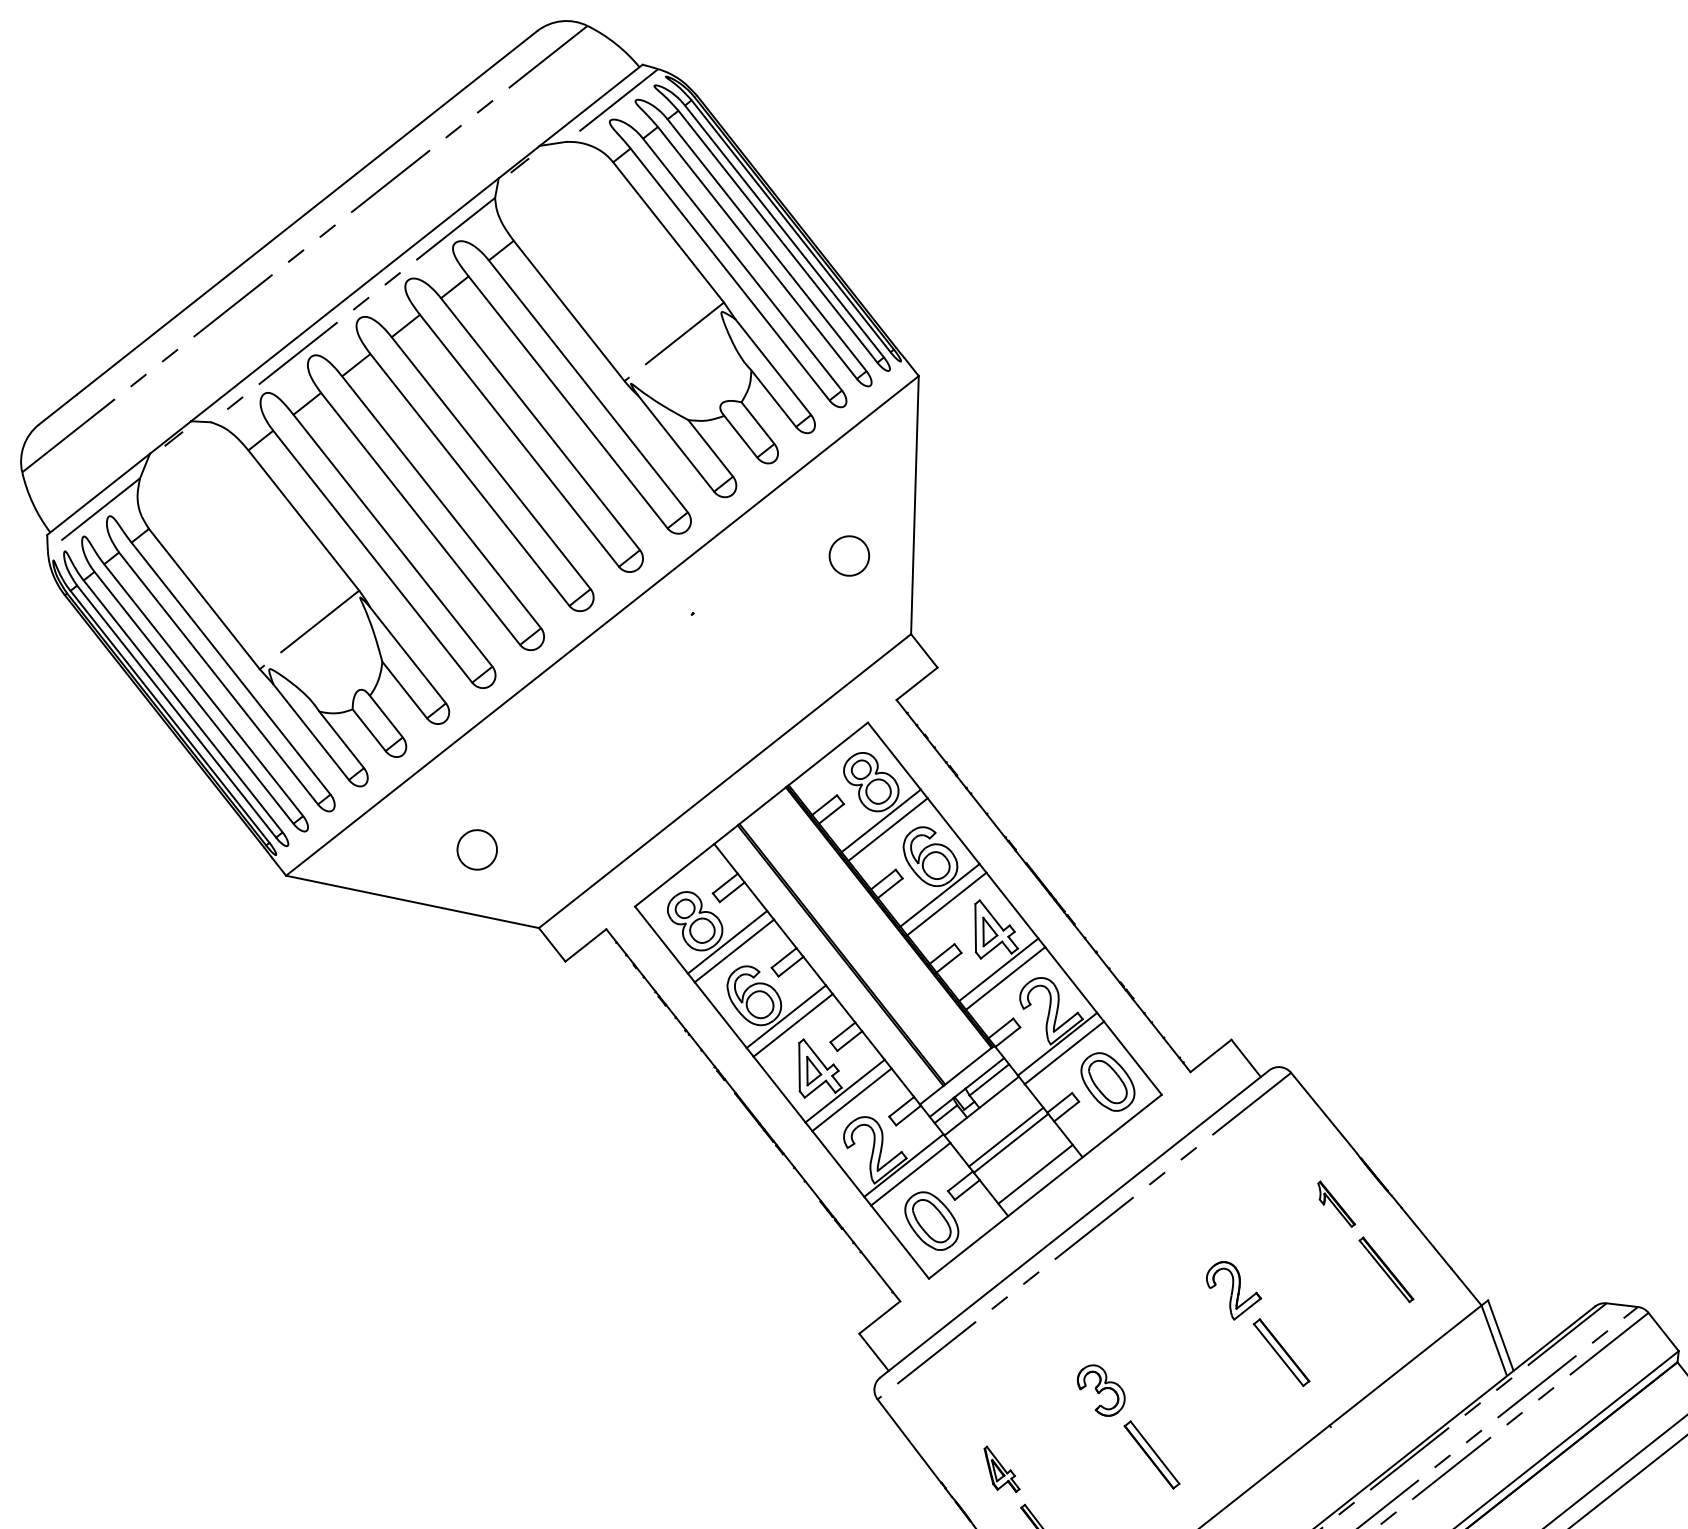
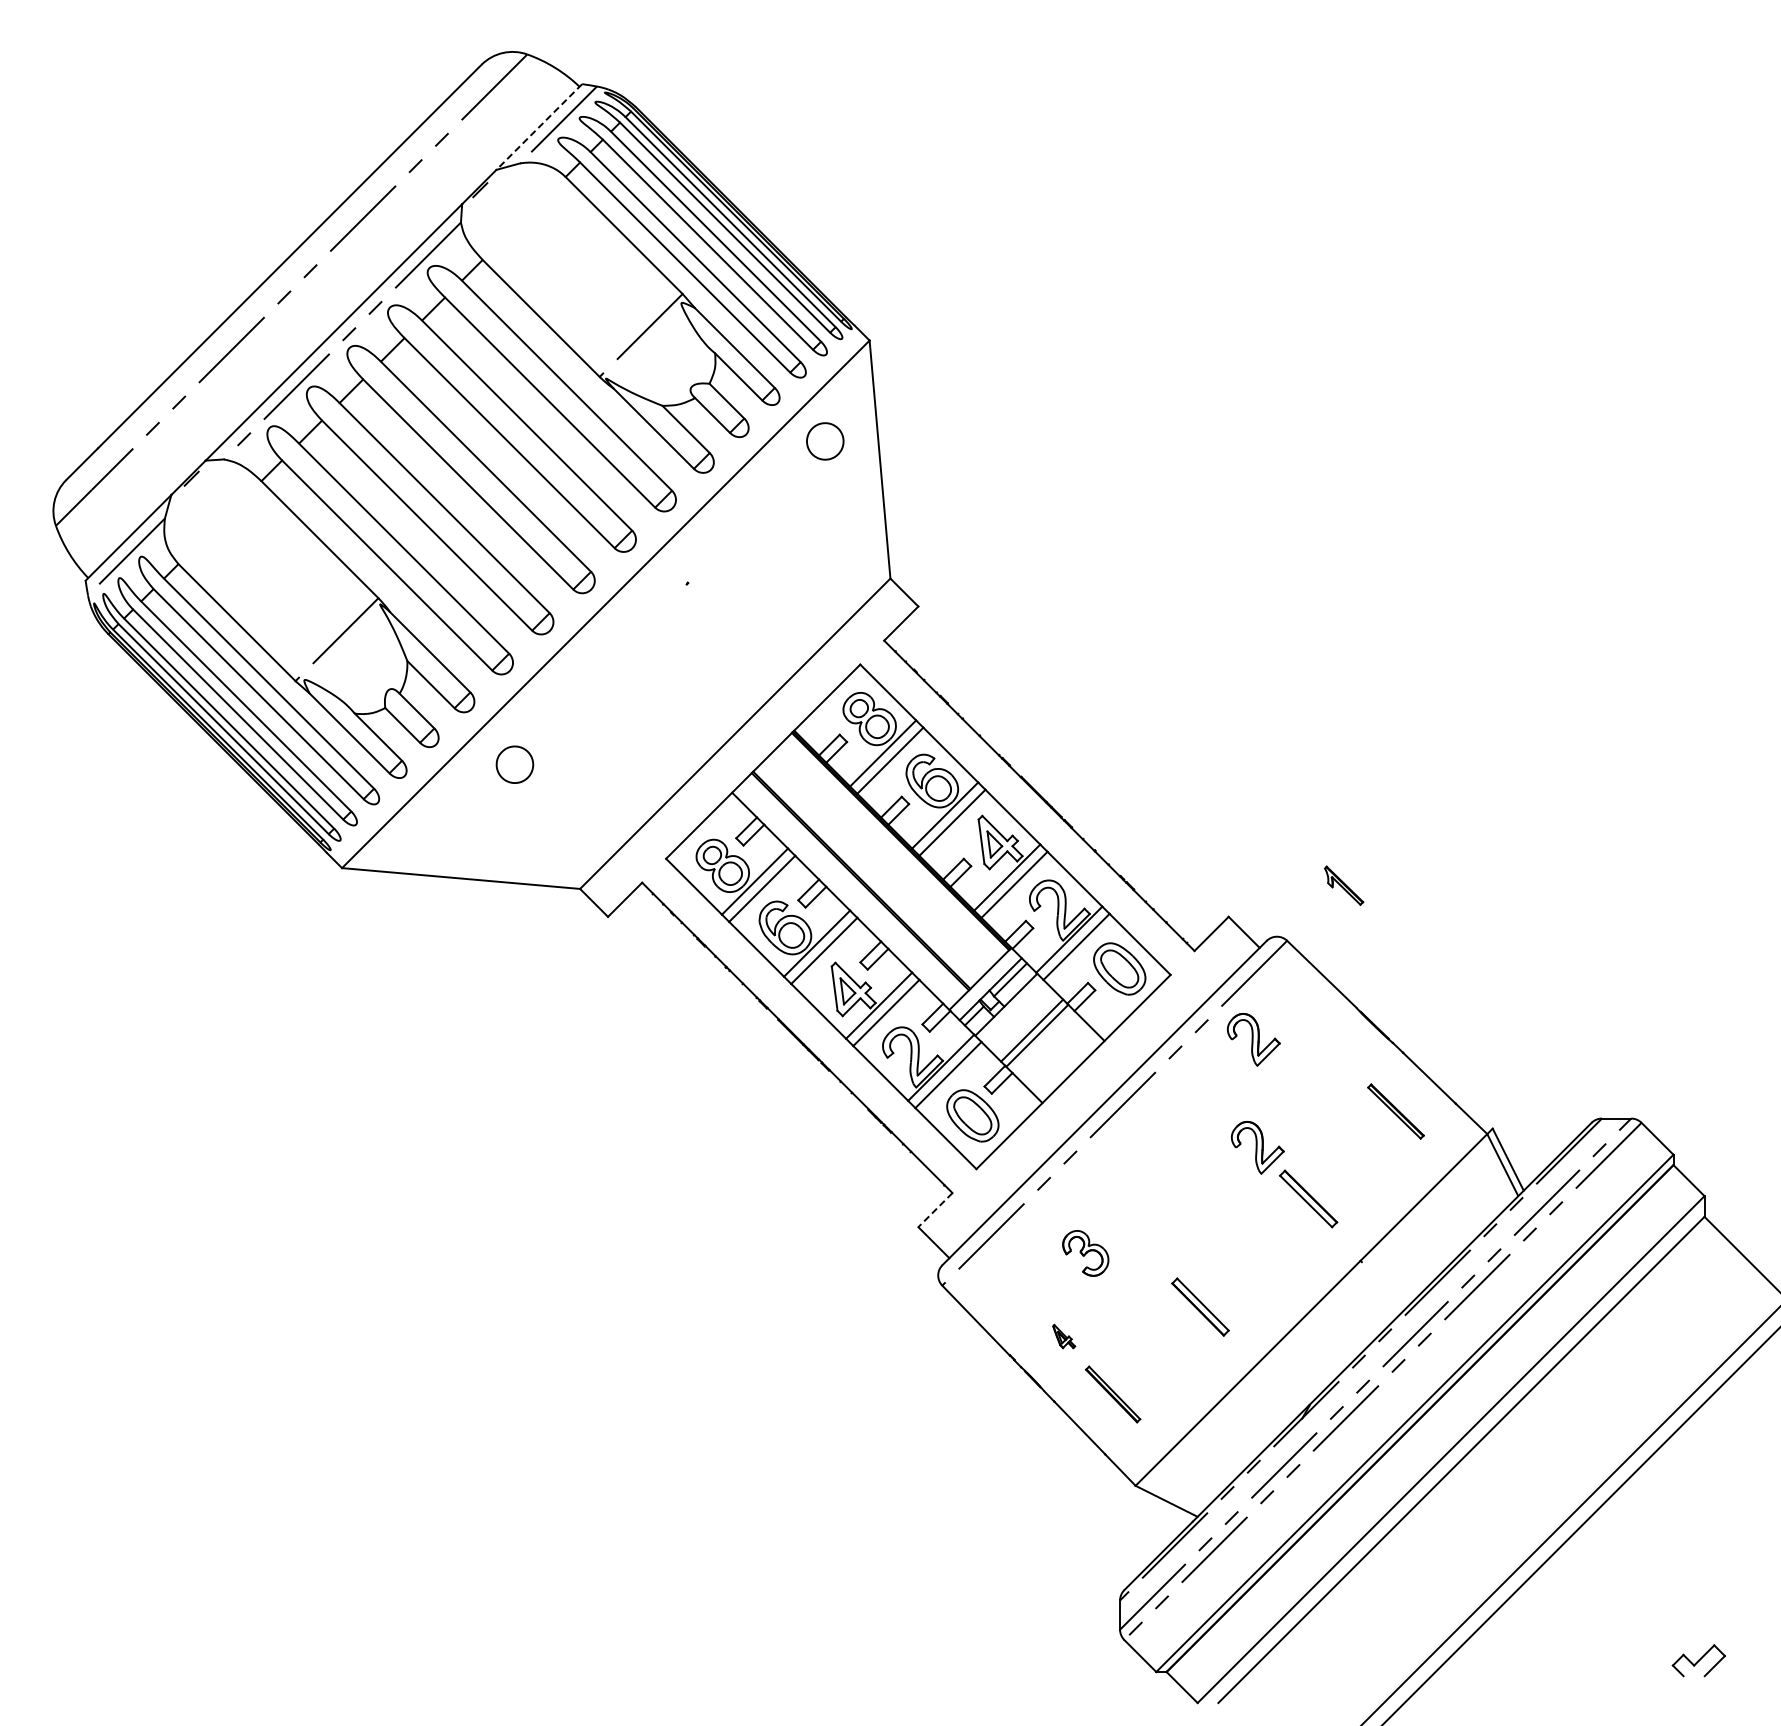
line: (591, 105) -> (539, 127), solid -> dashed
part: (849, 556) -> (825, 441), moved
part: (476, 849) -> (514, 764), moved
line: (1035, 1174) -> (1063, 1061), removed
part: (1242, 1174) -> (1253, 1039), added
part: (1337, 1204) -> (1344, 885), moved
line: (879, 1317) -> (935, 1210), solid -> dashed
part: (1100, 1390) -> (1085, 1253), moved
part: (1001, 1469) -> (1063, 1336), size x0.6

